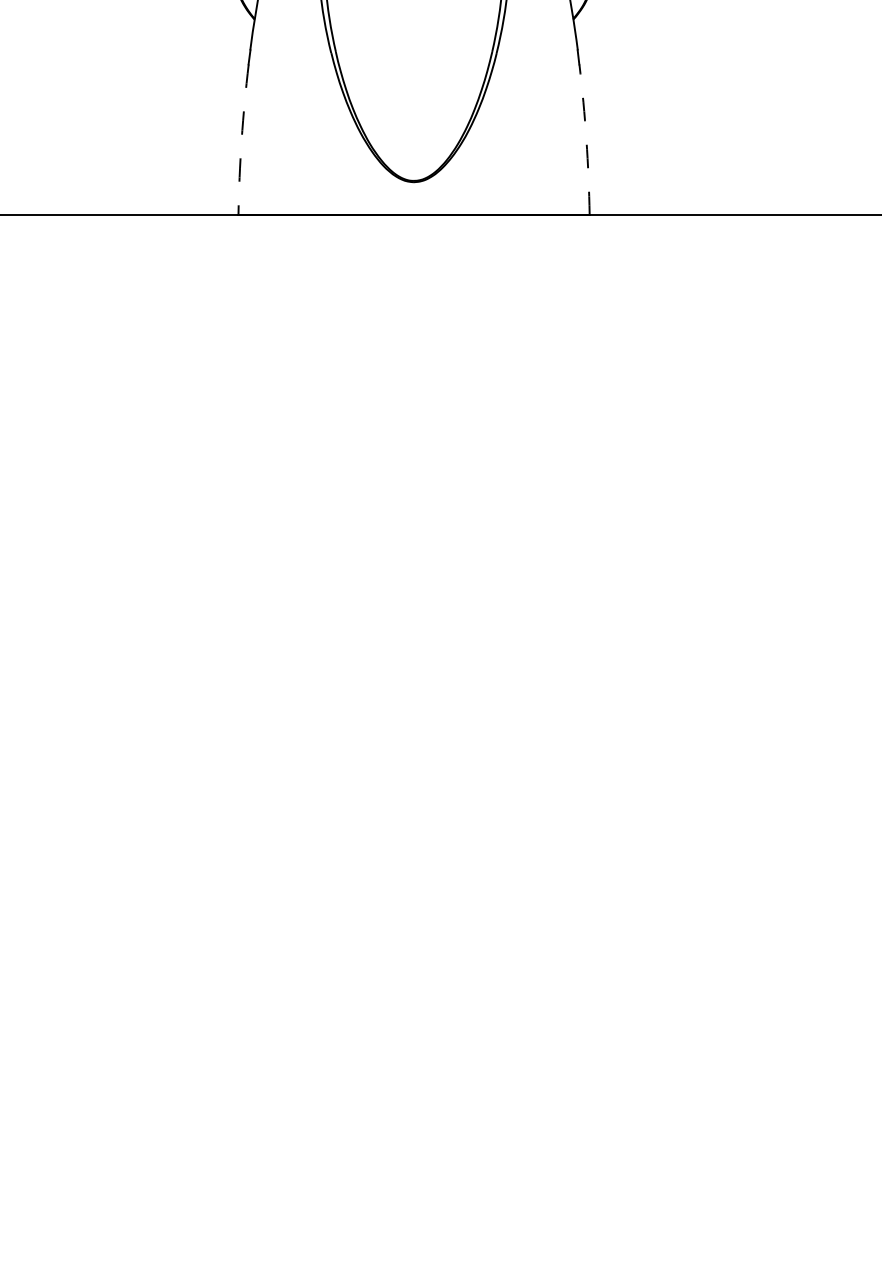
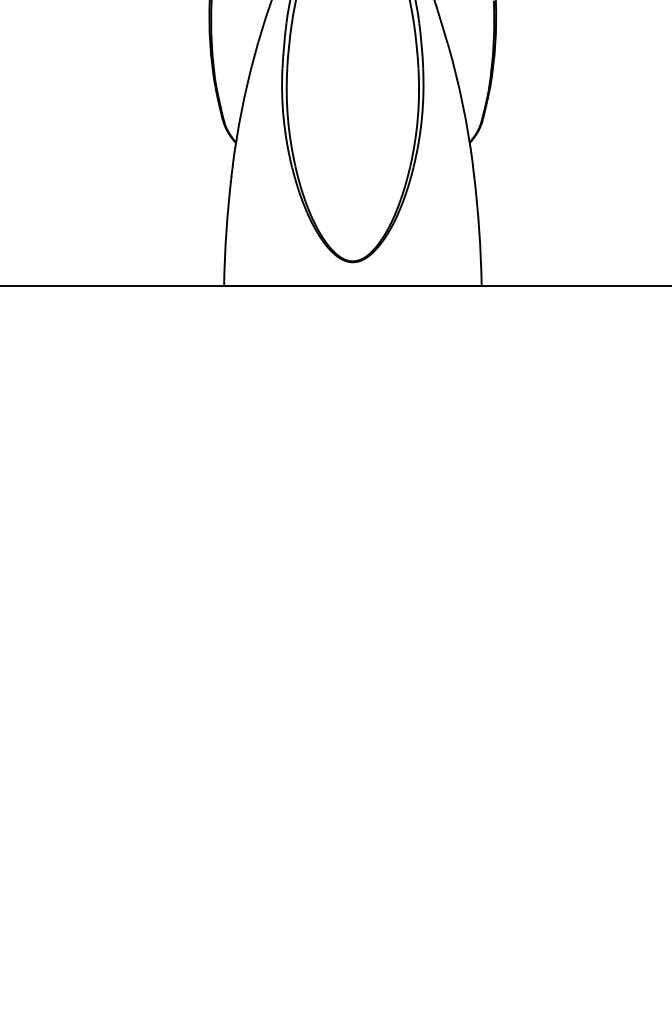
arc: (241, 140) -> (226, 231), dashed -> solid
arc: (586, 140) -> (479, 231), dashed -> solid

